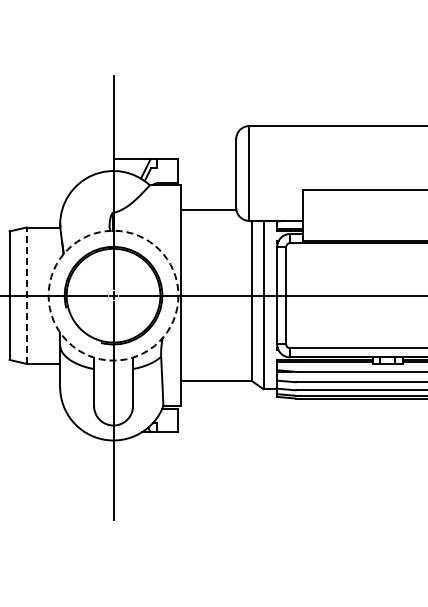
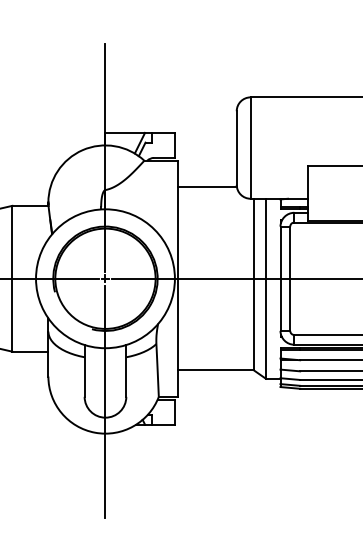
line: (26, 295) -> (12, 278), dashed -> solid
circle: (113, 295) -> (105, 278), dashed -> solid

